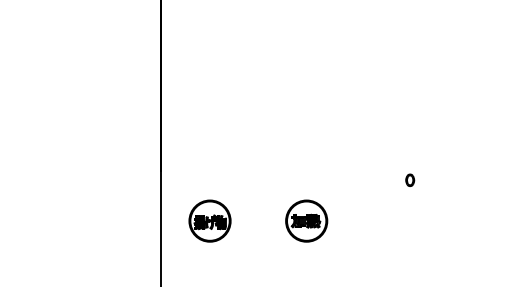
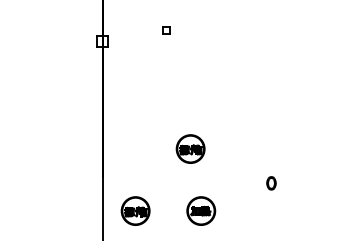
part: (290, 128) -> (190, 148), added
part: (410, 180) -> (271, 183), size x1.6

